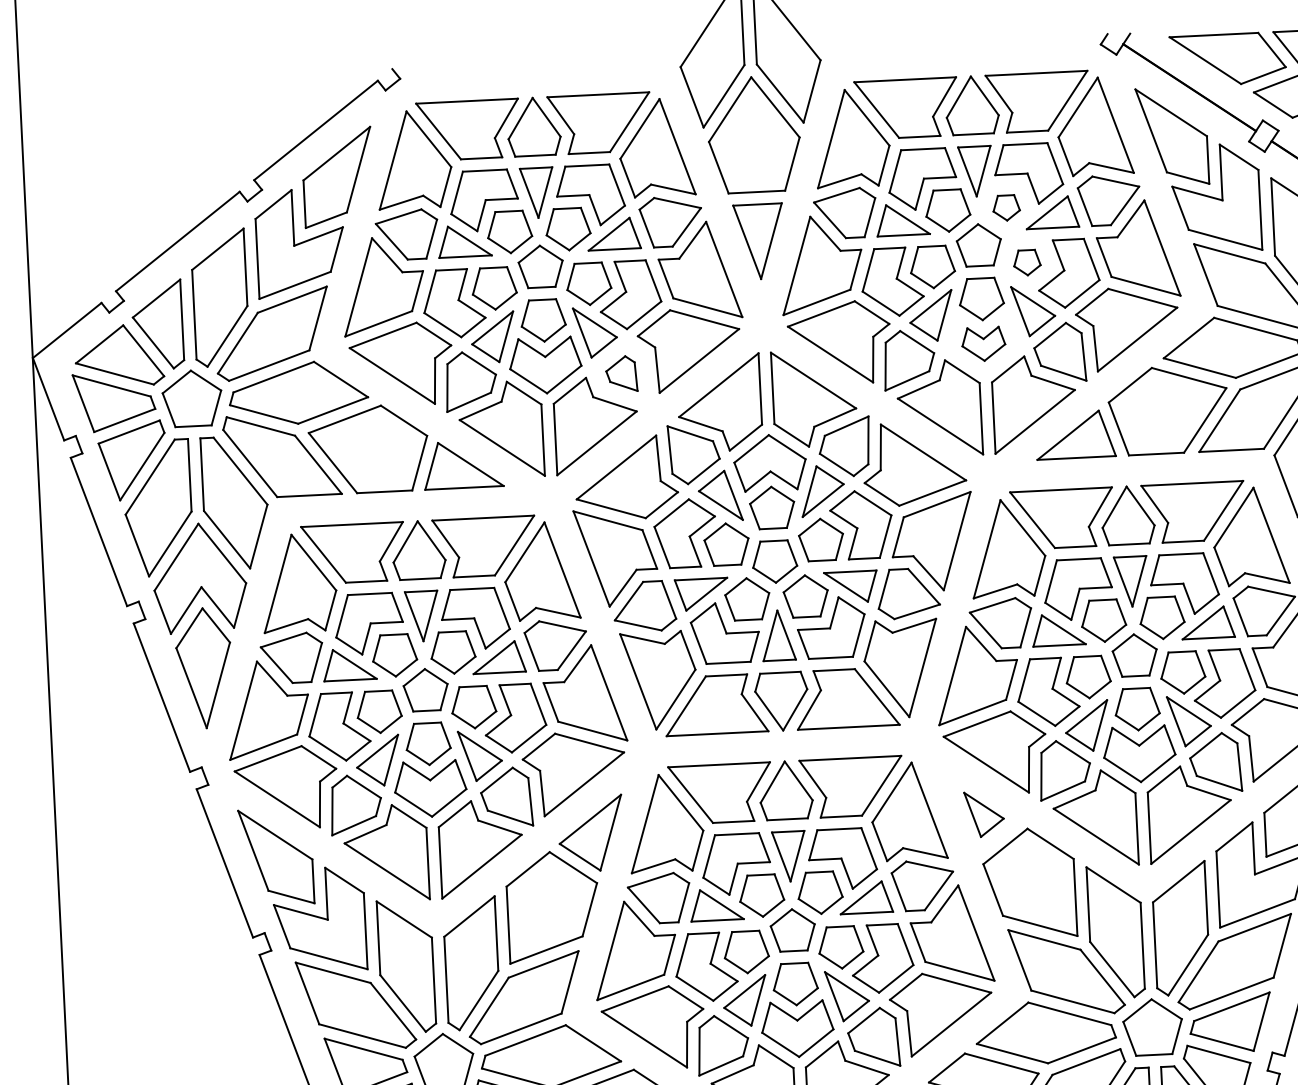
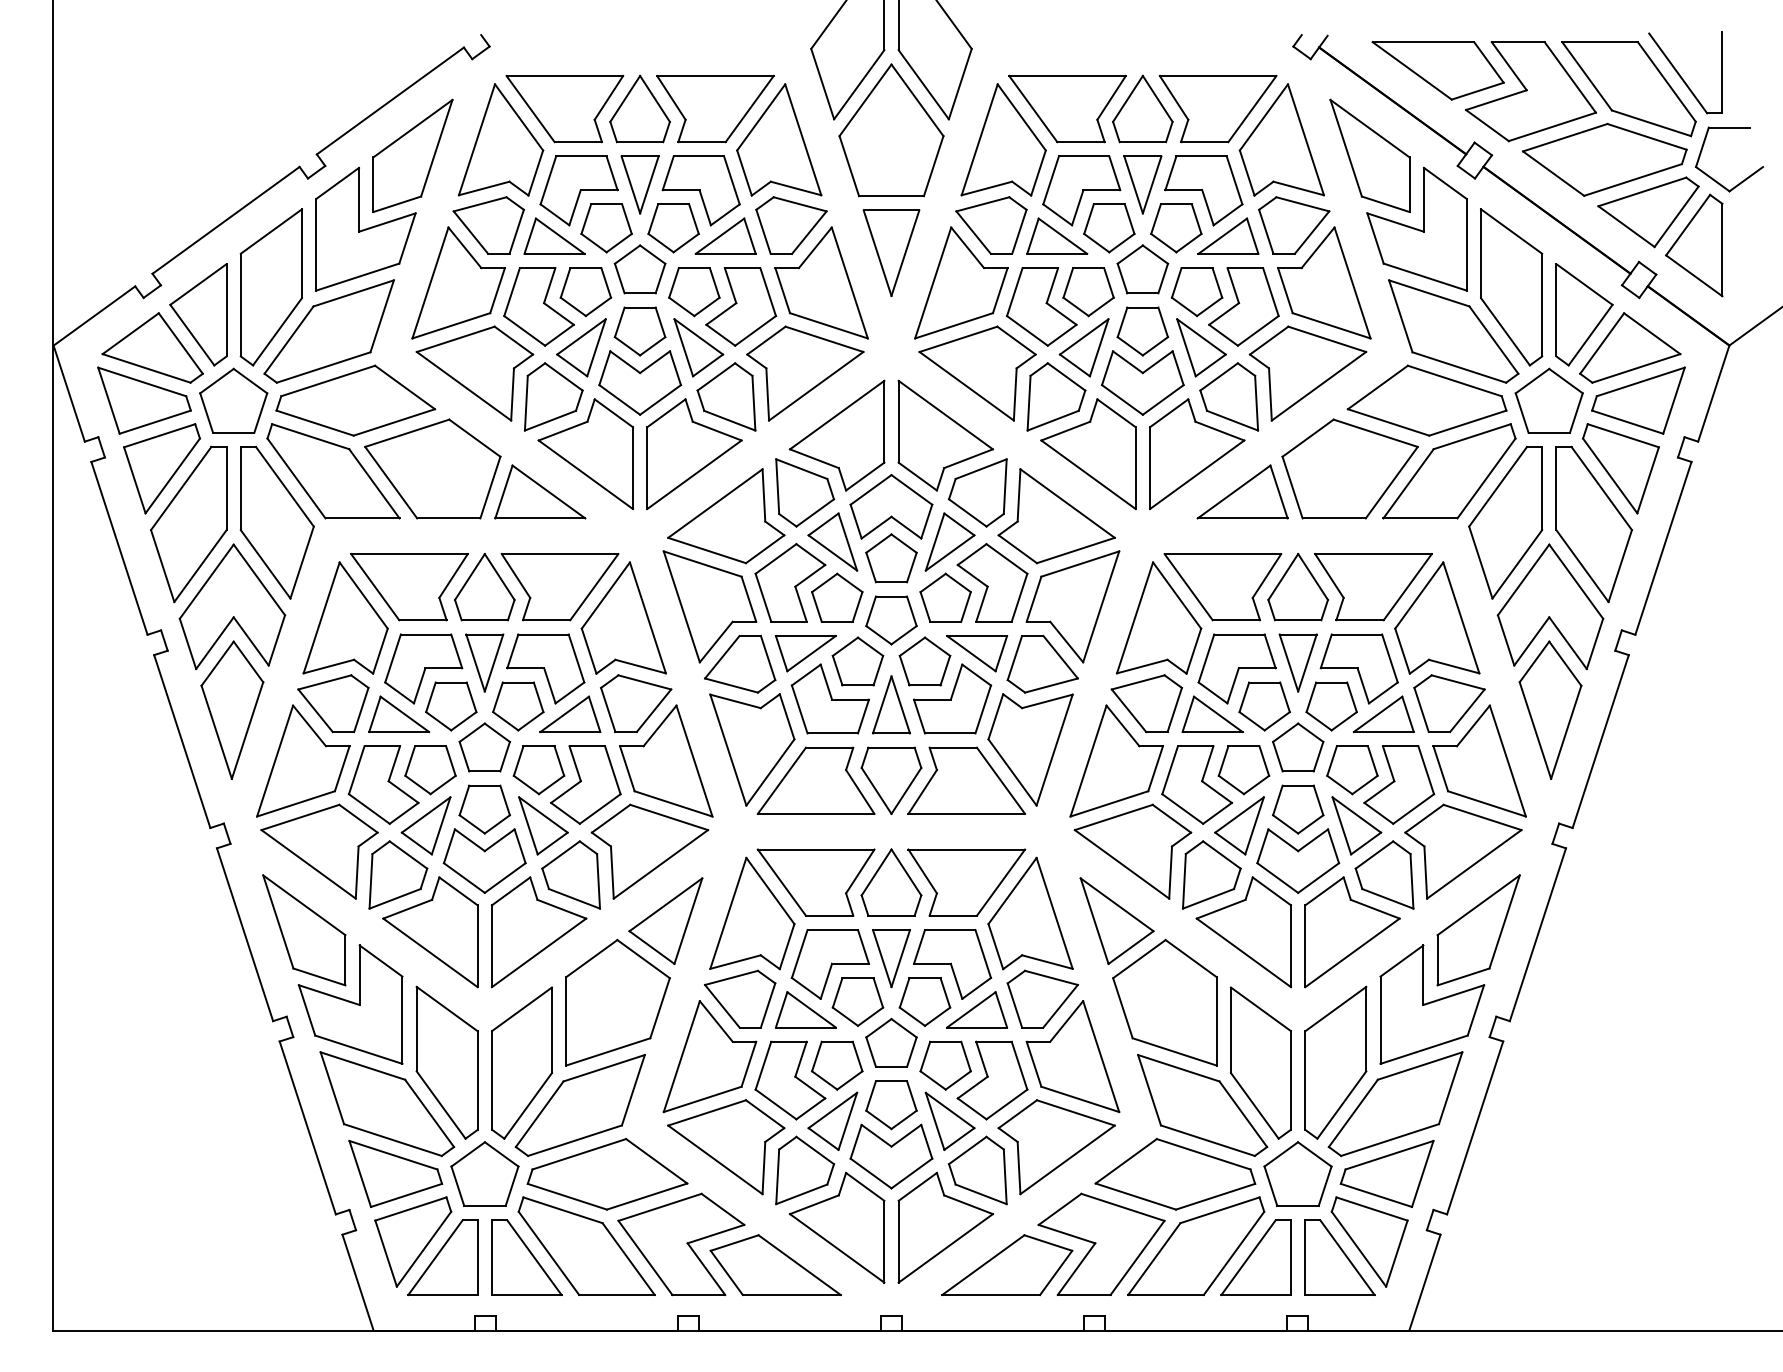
part: (1006, 208) -> (1176, 228), size x1.67
part: (1026, 263) -> (1196, 292), size x1.67
part: (983, 343) -> (1142, 382), size x1.67
part: (621, 373) -> (726, 396), size x1.67
part: (983, 813) -> (1116, 920), size x1.67

